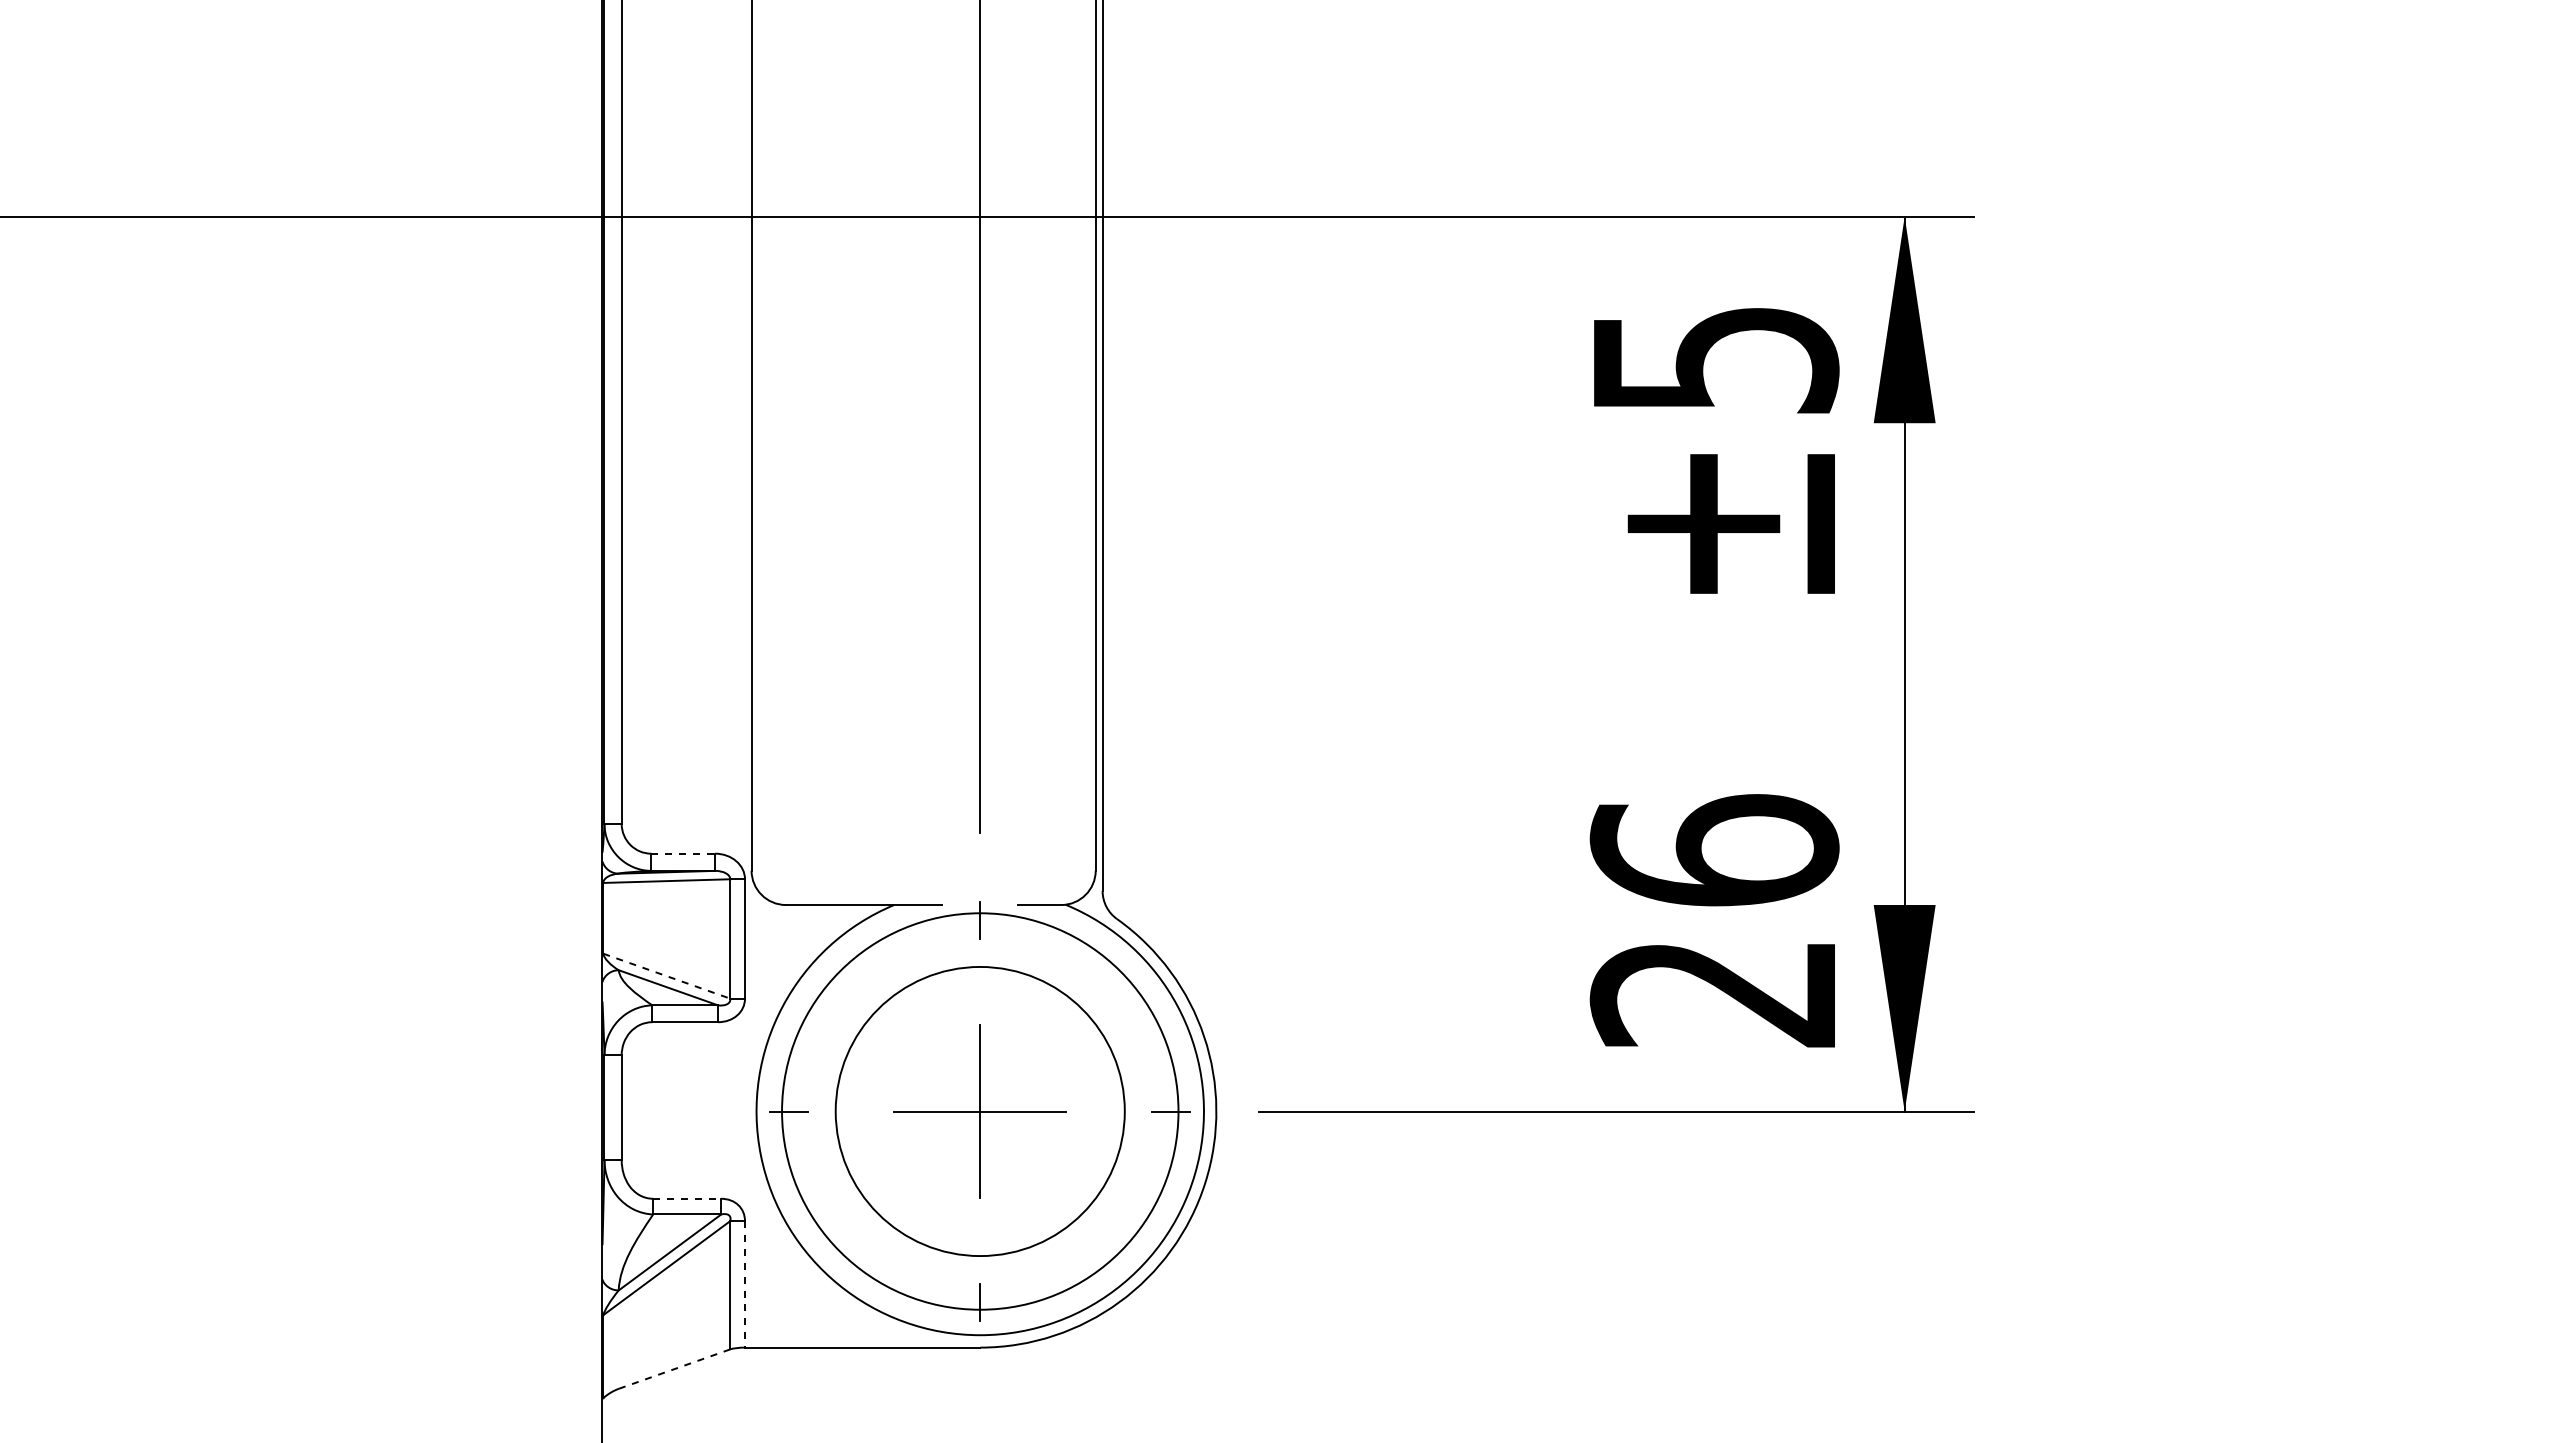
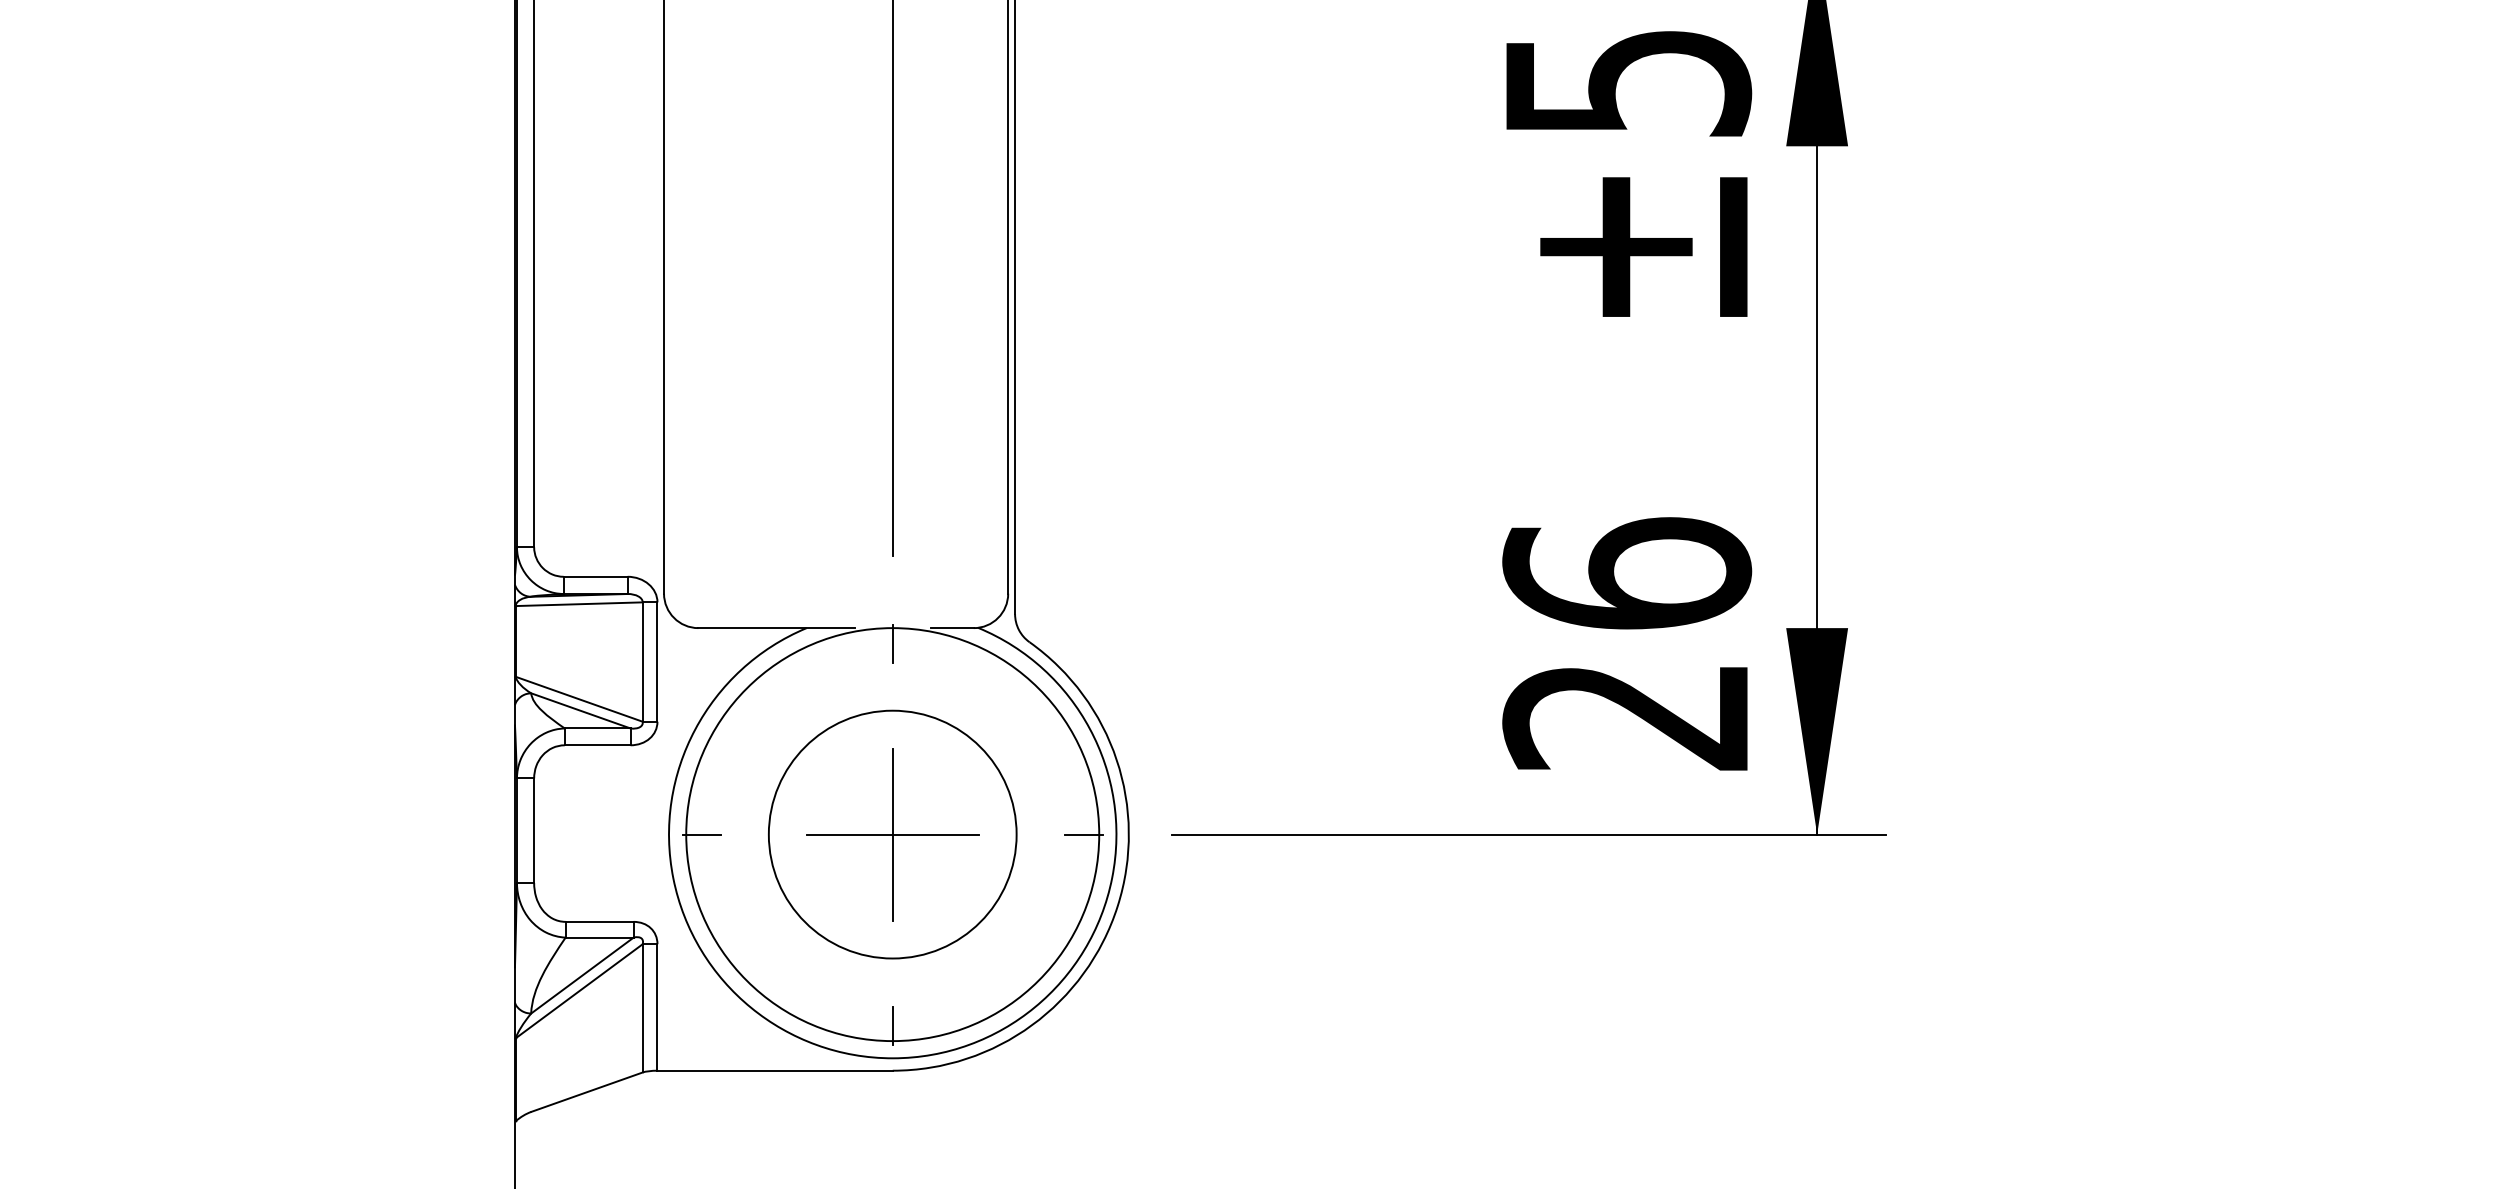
line: (683, 853) -> (595, 576), dashed -> solid
line: (667, 976) -> (579, 699), dashed -> solid
circle: (979, 1111) -> (891, 834), size x1.43
circle: (980, 1111) -> (892, 834), size x0.62
line: (687, 1198) -> (599, 921), dashed -> solid
line: (745, 1284) -> (657, 1007), dashed -> solid
line: (674, 1369) -> (586, 1092), dashed -> solid

